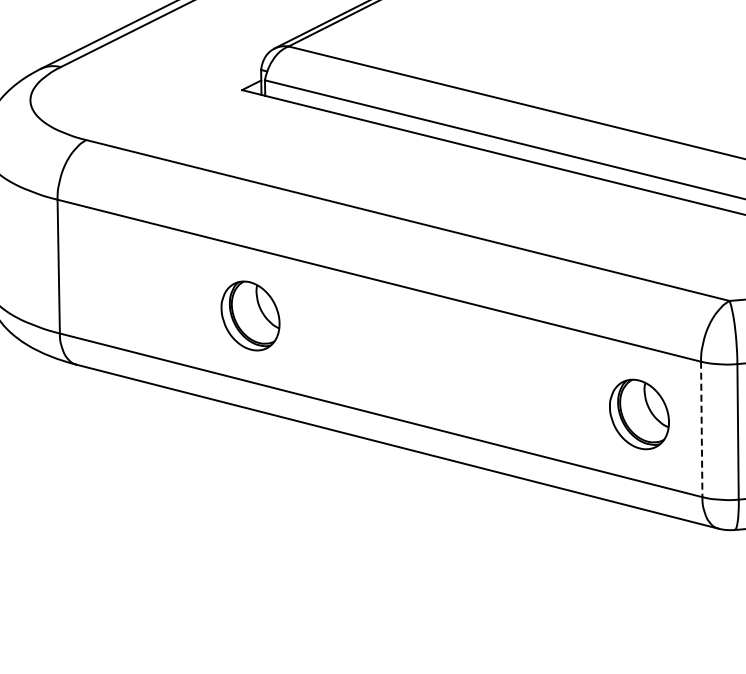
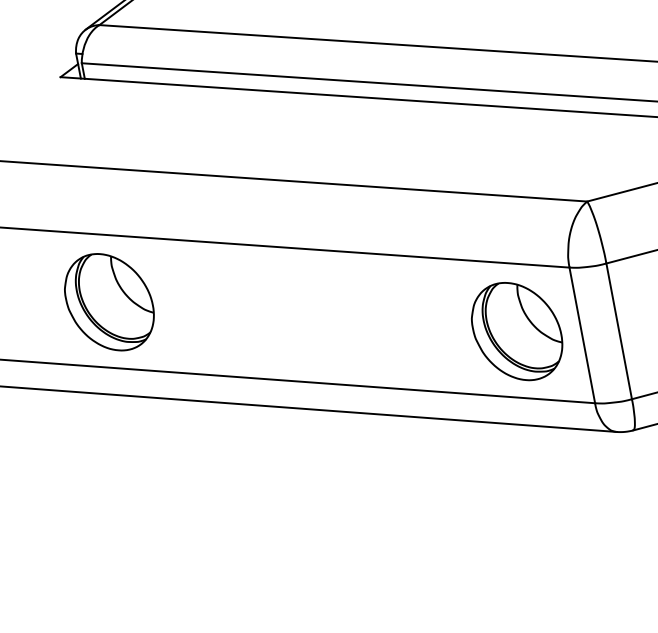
part: (250, 315) -> (109, 301), size x1.43
part: (639, 414) -> (517, 331), size x1.43
line: (701, 429) -> (582, 335), dashed -> solid

